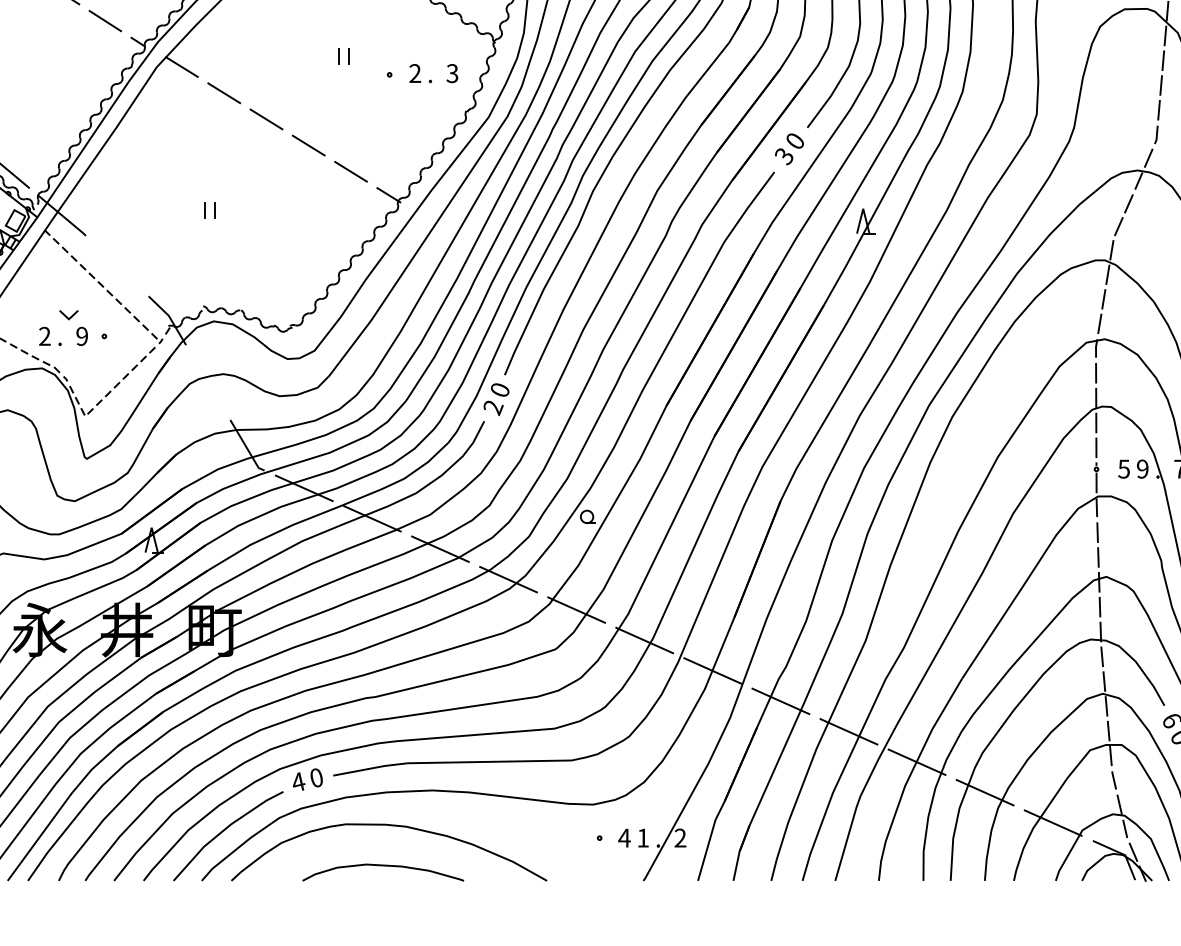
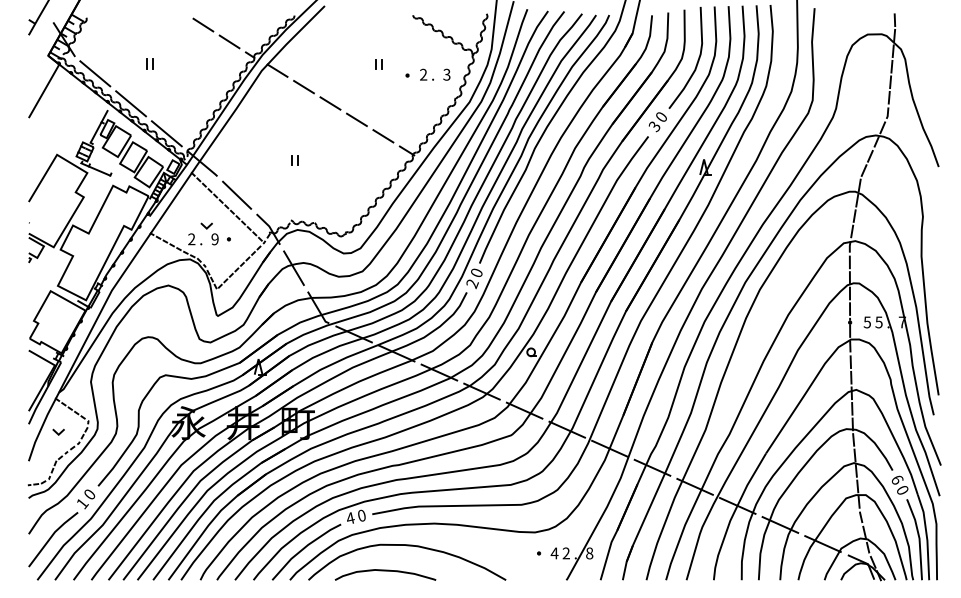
line: (117, 264) -> (237, 194), added
line: (207, 381) -> (293, 267), added
text: (1141, 469) -> (878, 322), 9 -> 5
text: (641, 838) -> (565, 553), 1 -> 2
text: (680, 838) -> (589, 553), 2 -> 8
curve: (383, 866) -> (385, 571), moved

